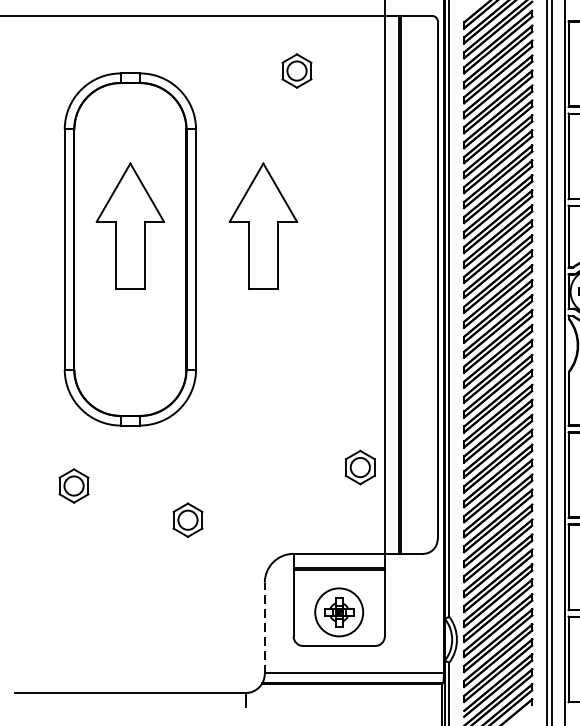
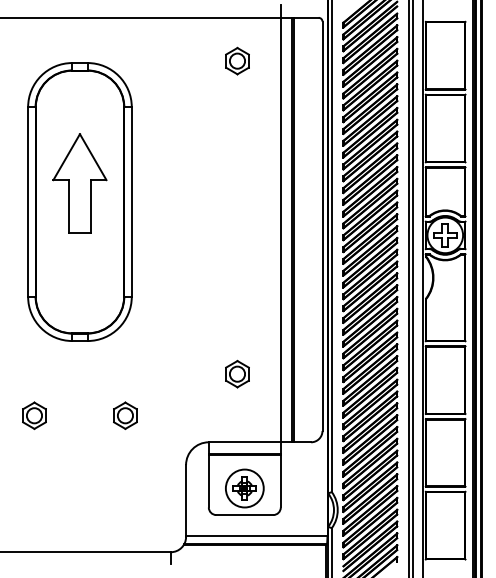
part: (297, 70) -> (237, 60), moved
part: (262, 226) -> (184, 183), removed
part: (360, 466) -> (237, 373), moved
part: (74, 485) -> (34, 415), moved
line: (265, 627) -> (186, 500), dashed -> solid

